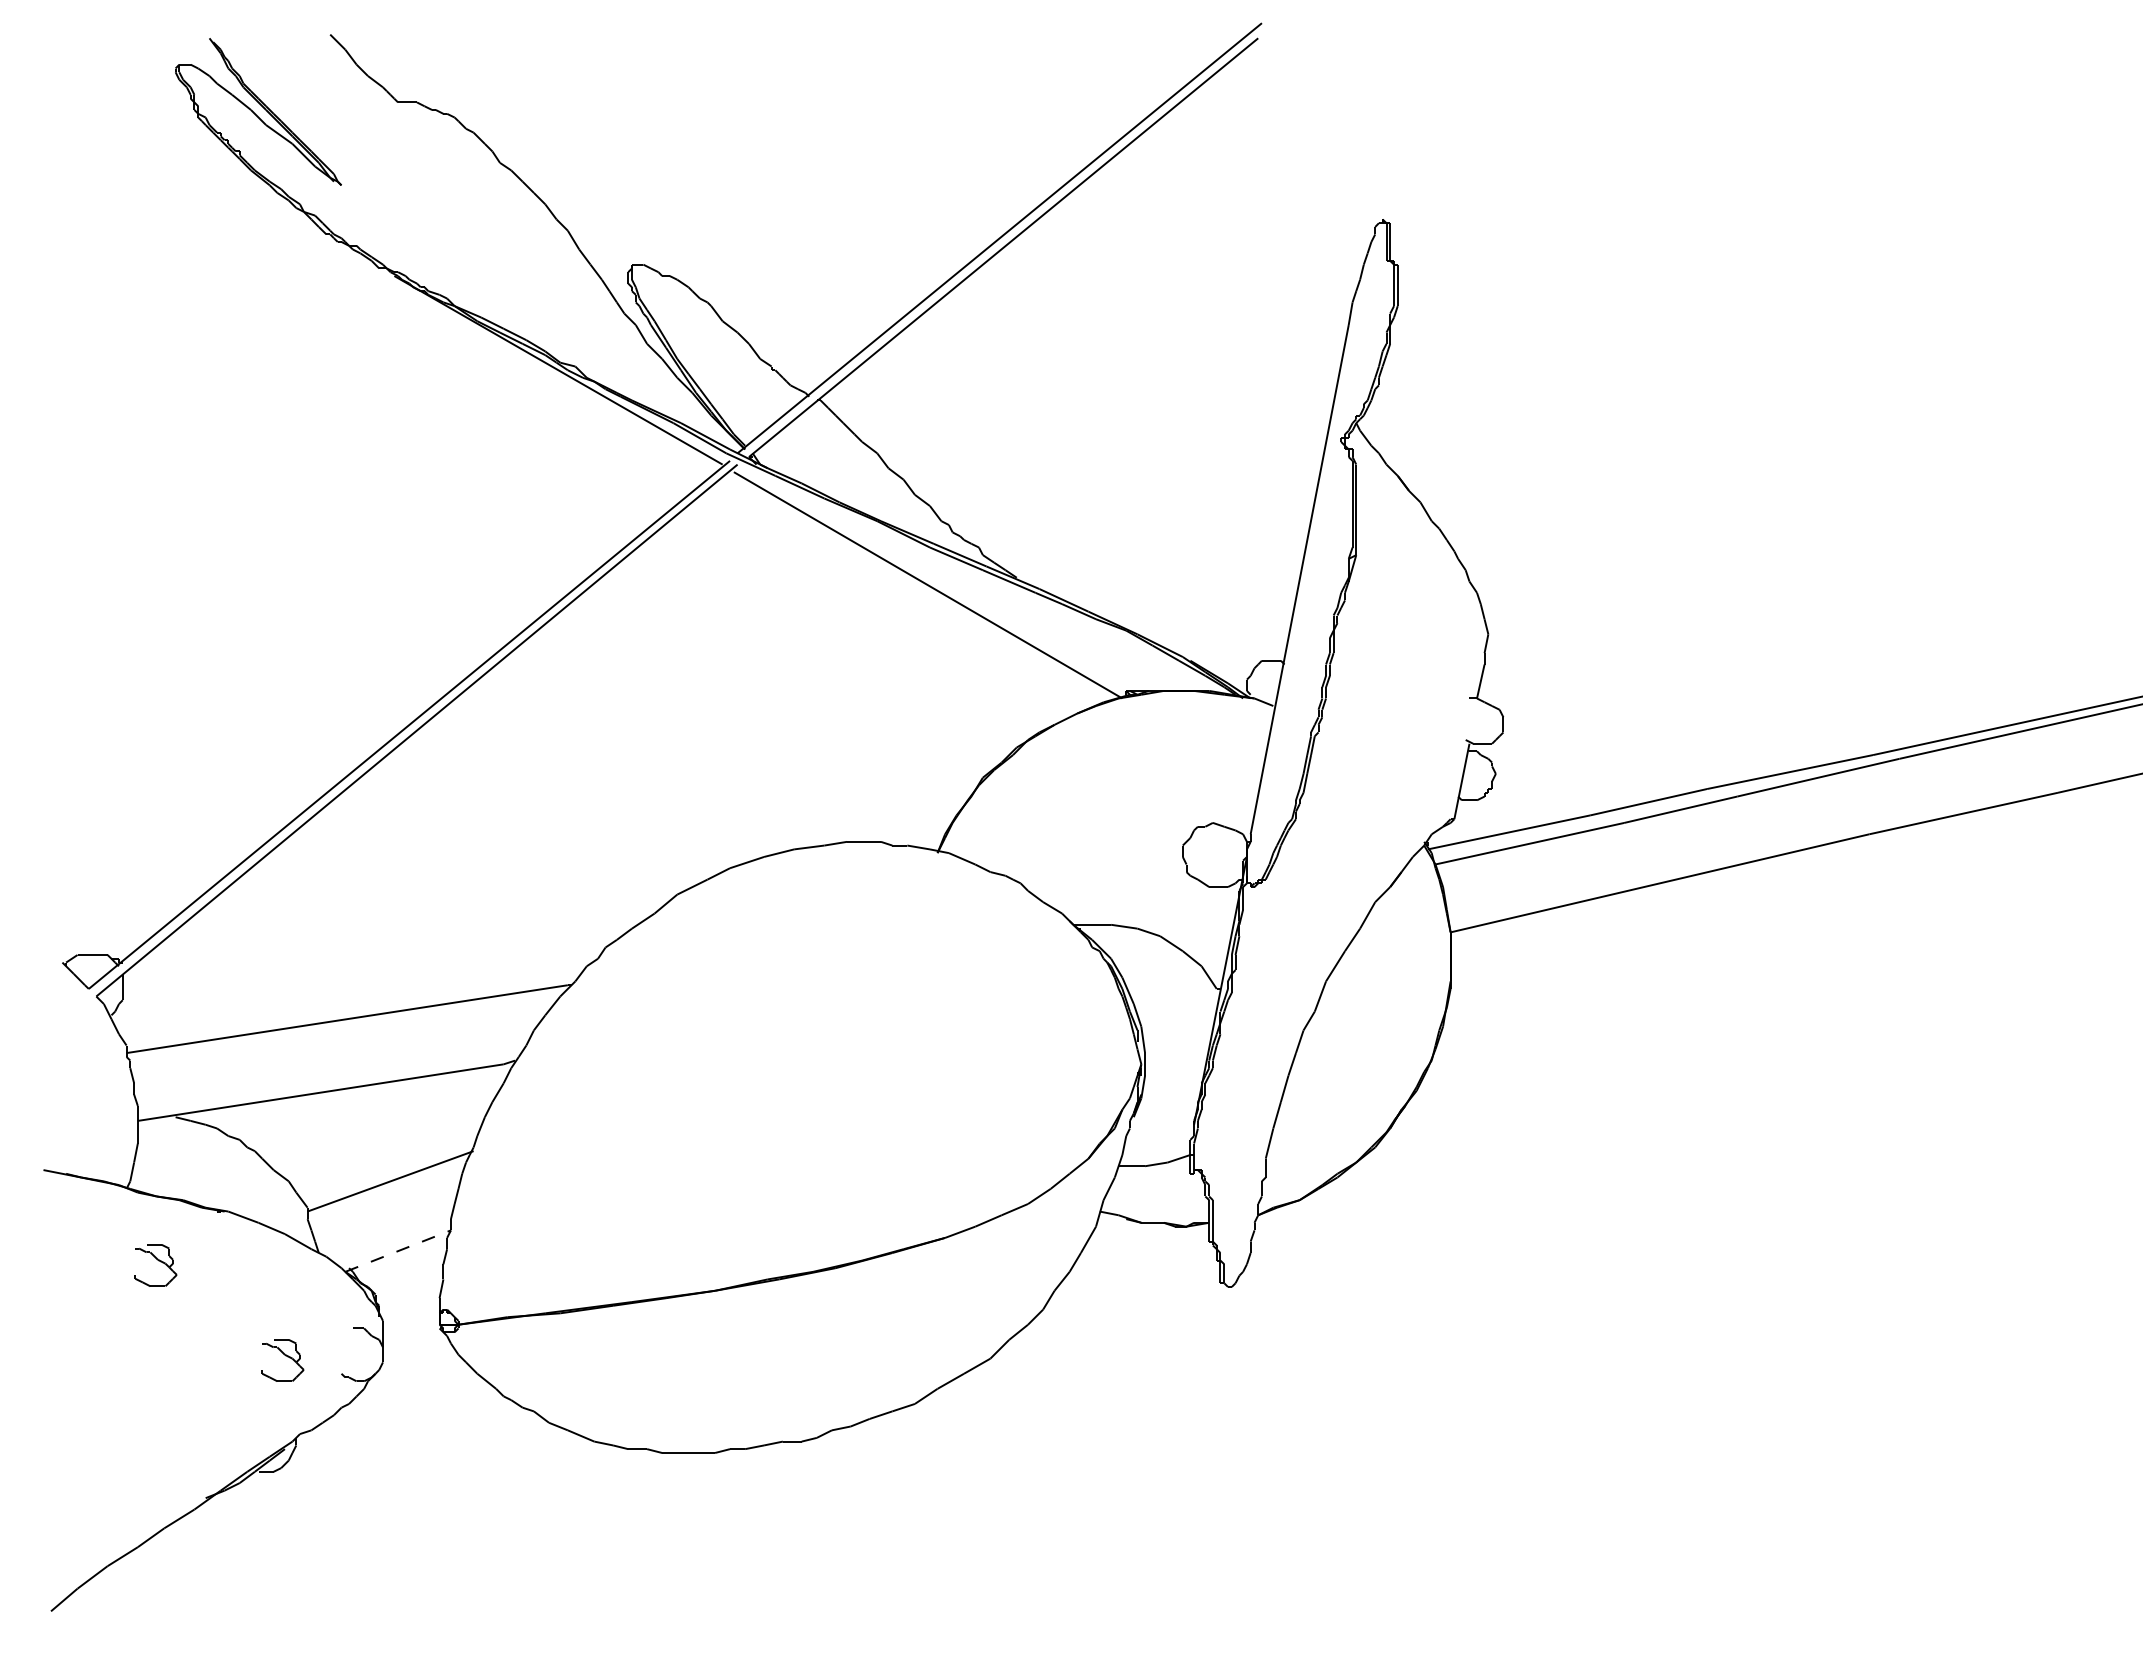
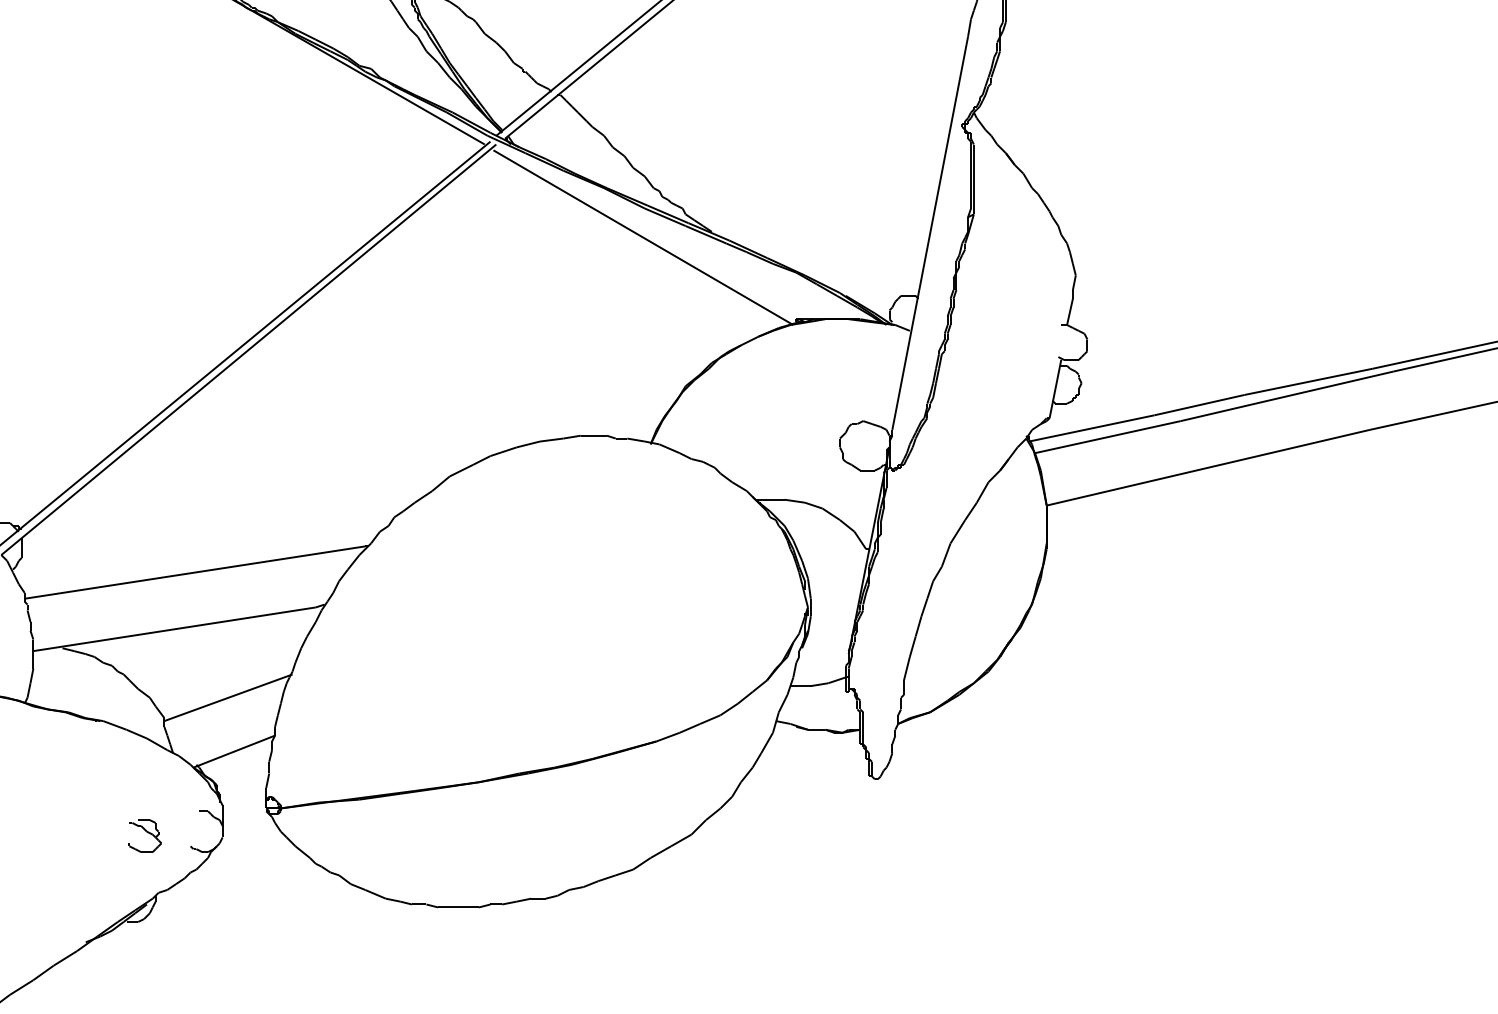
line: (398, 1251) -> (234, 751), dashed -> solid
part: (155, 1265) -> (47, 762), removed

